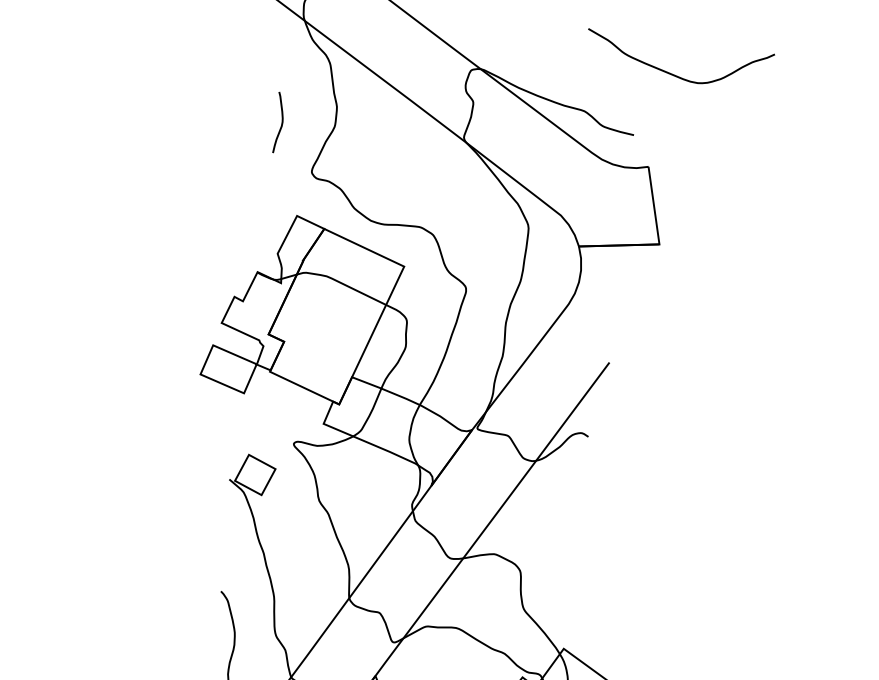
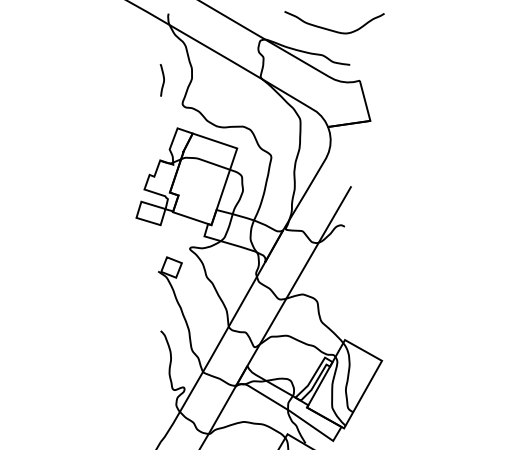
curve: (674, 72) -> (332, 29), moved

